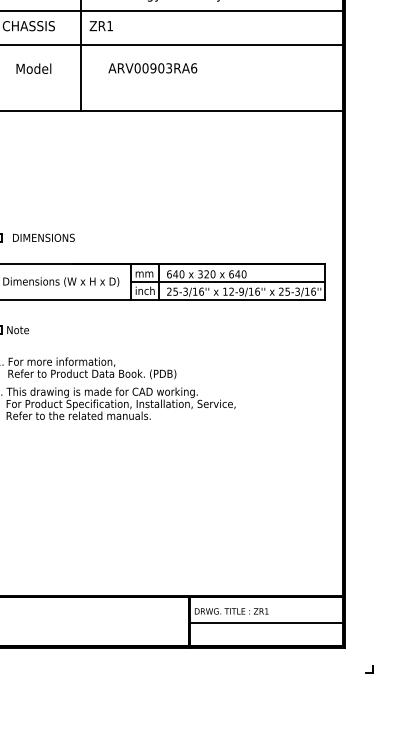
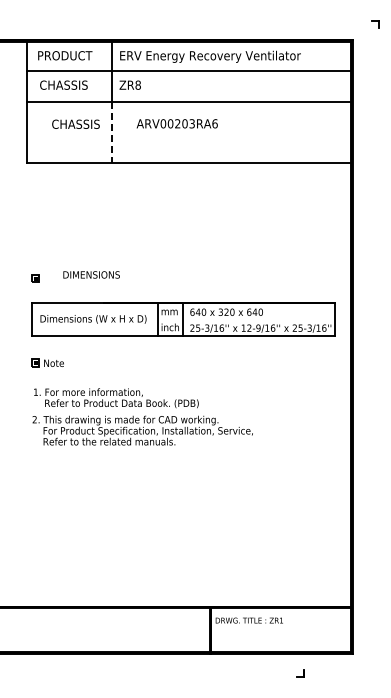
text: (109, 25) -> (137, 84), ZR1 -> ZR8
text: (41, 67) -> (75, 123), Model -> CHASSIS
text: (153, 67) -> (177, 123), ARV00903RA6 -> ARV00203RA6
line: (80, 78) -> (111, 133), solid -> dashed
text: (43, 237) -> (91, 274), moved
line: (228, 282) -> (246, 319), removed
line: (265, 622) -> (280, 630), removed
part: (369, 669) -> (300, 673), moved

